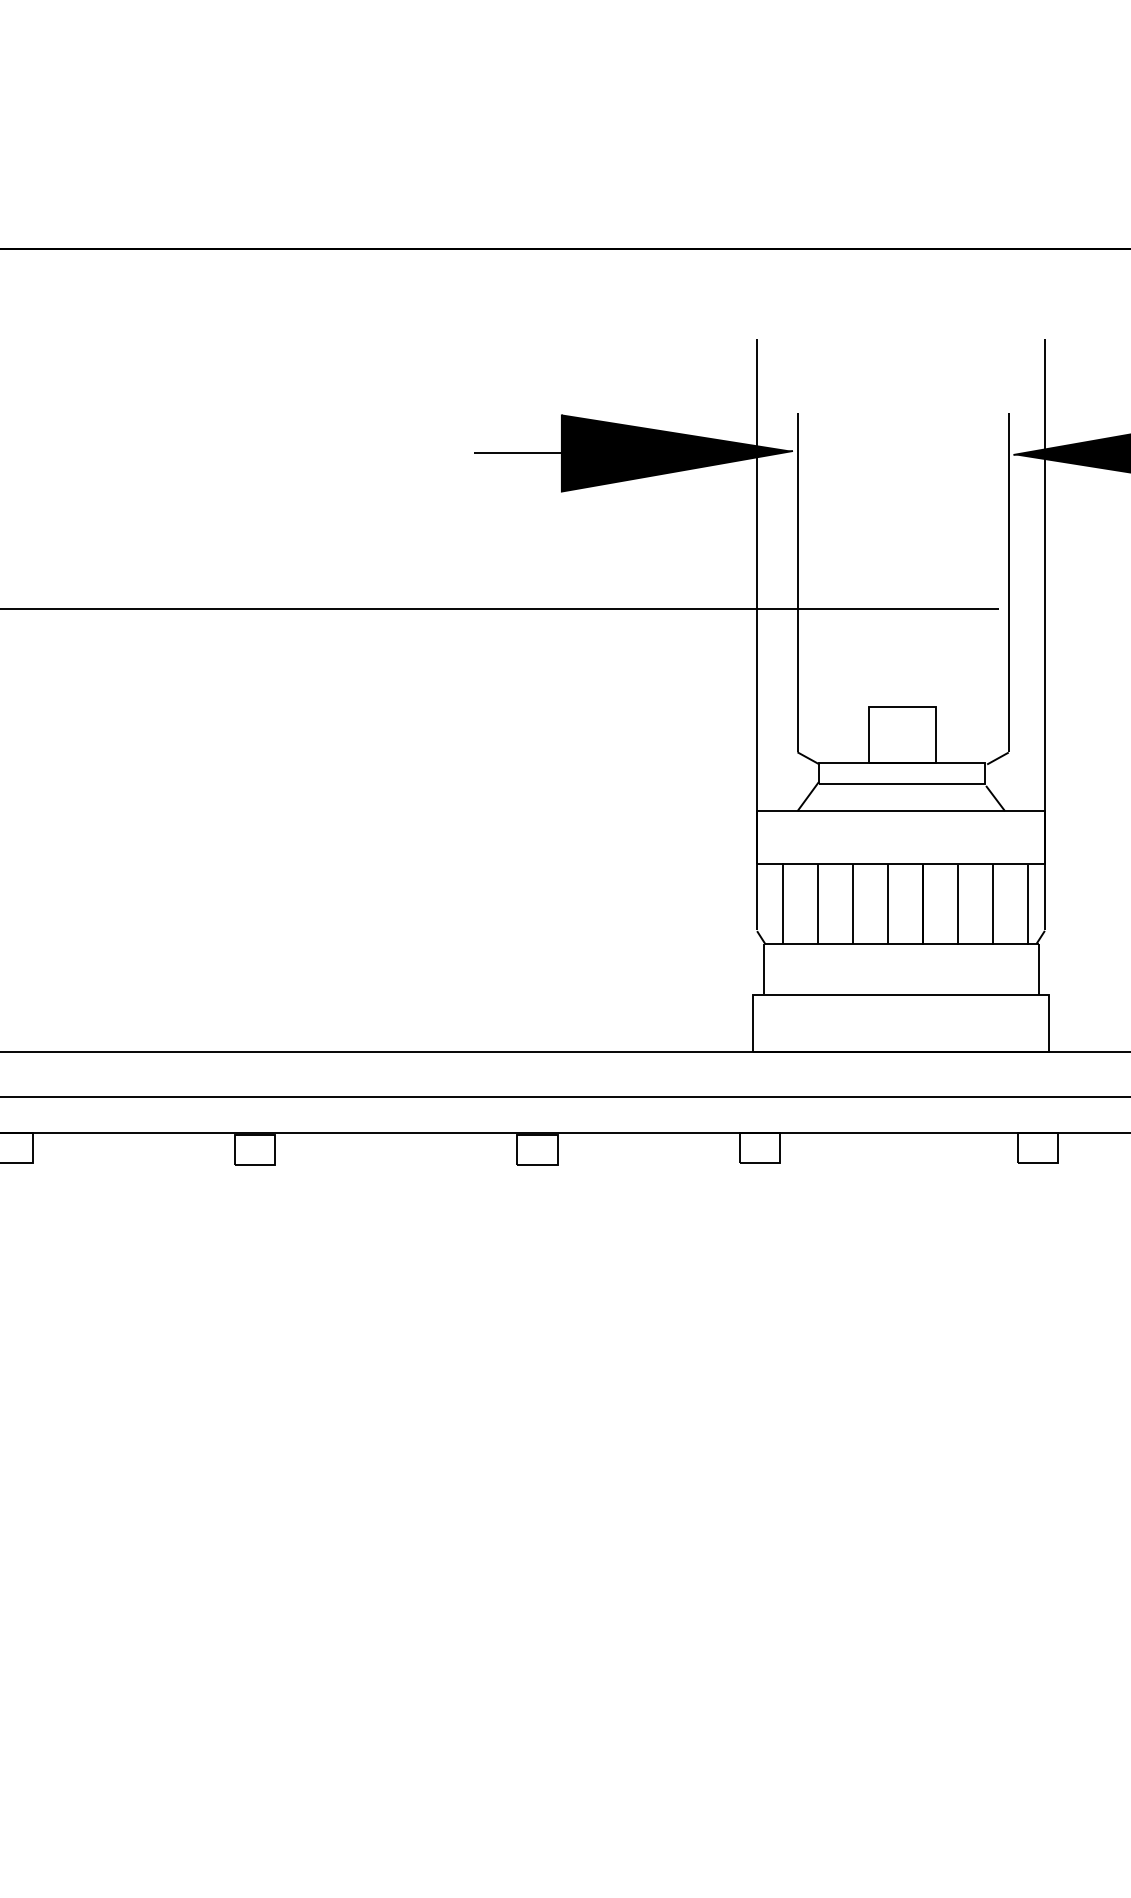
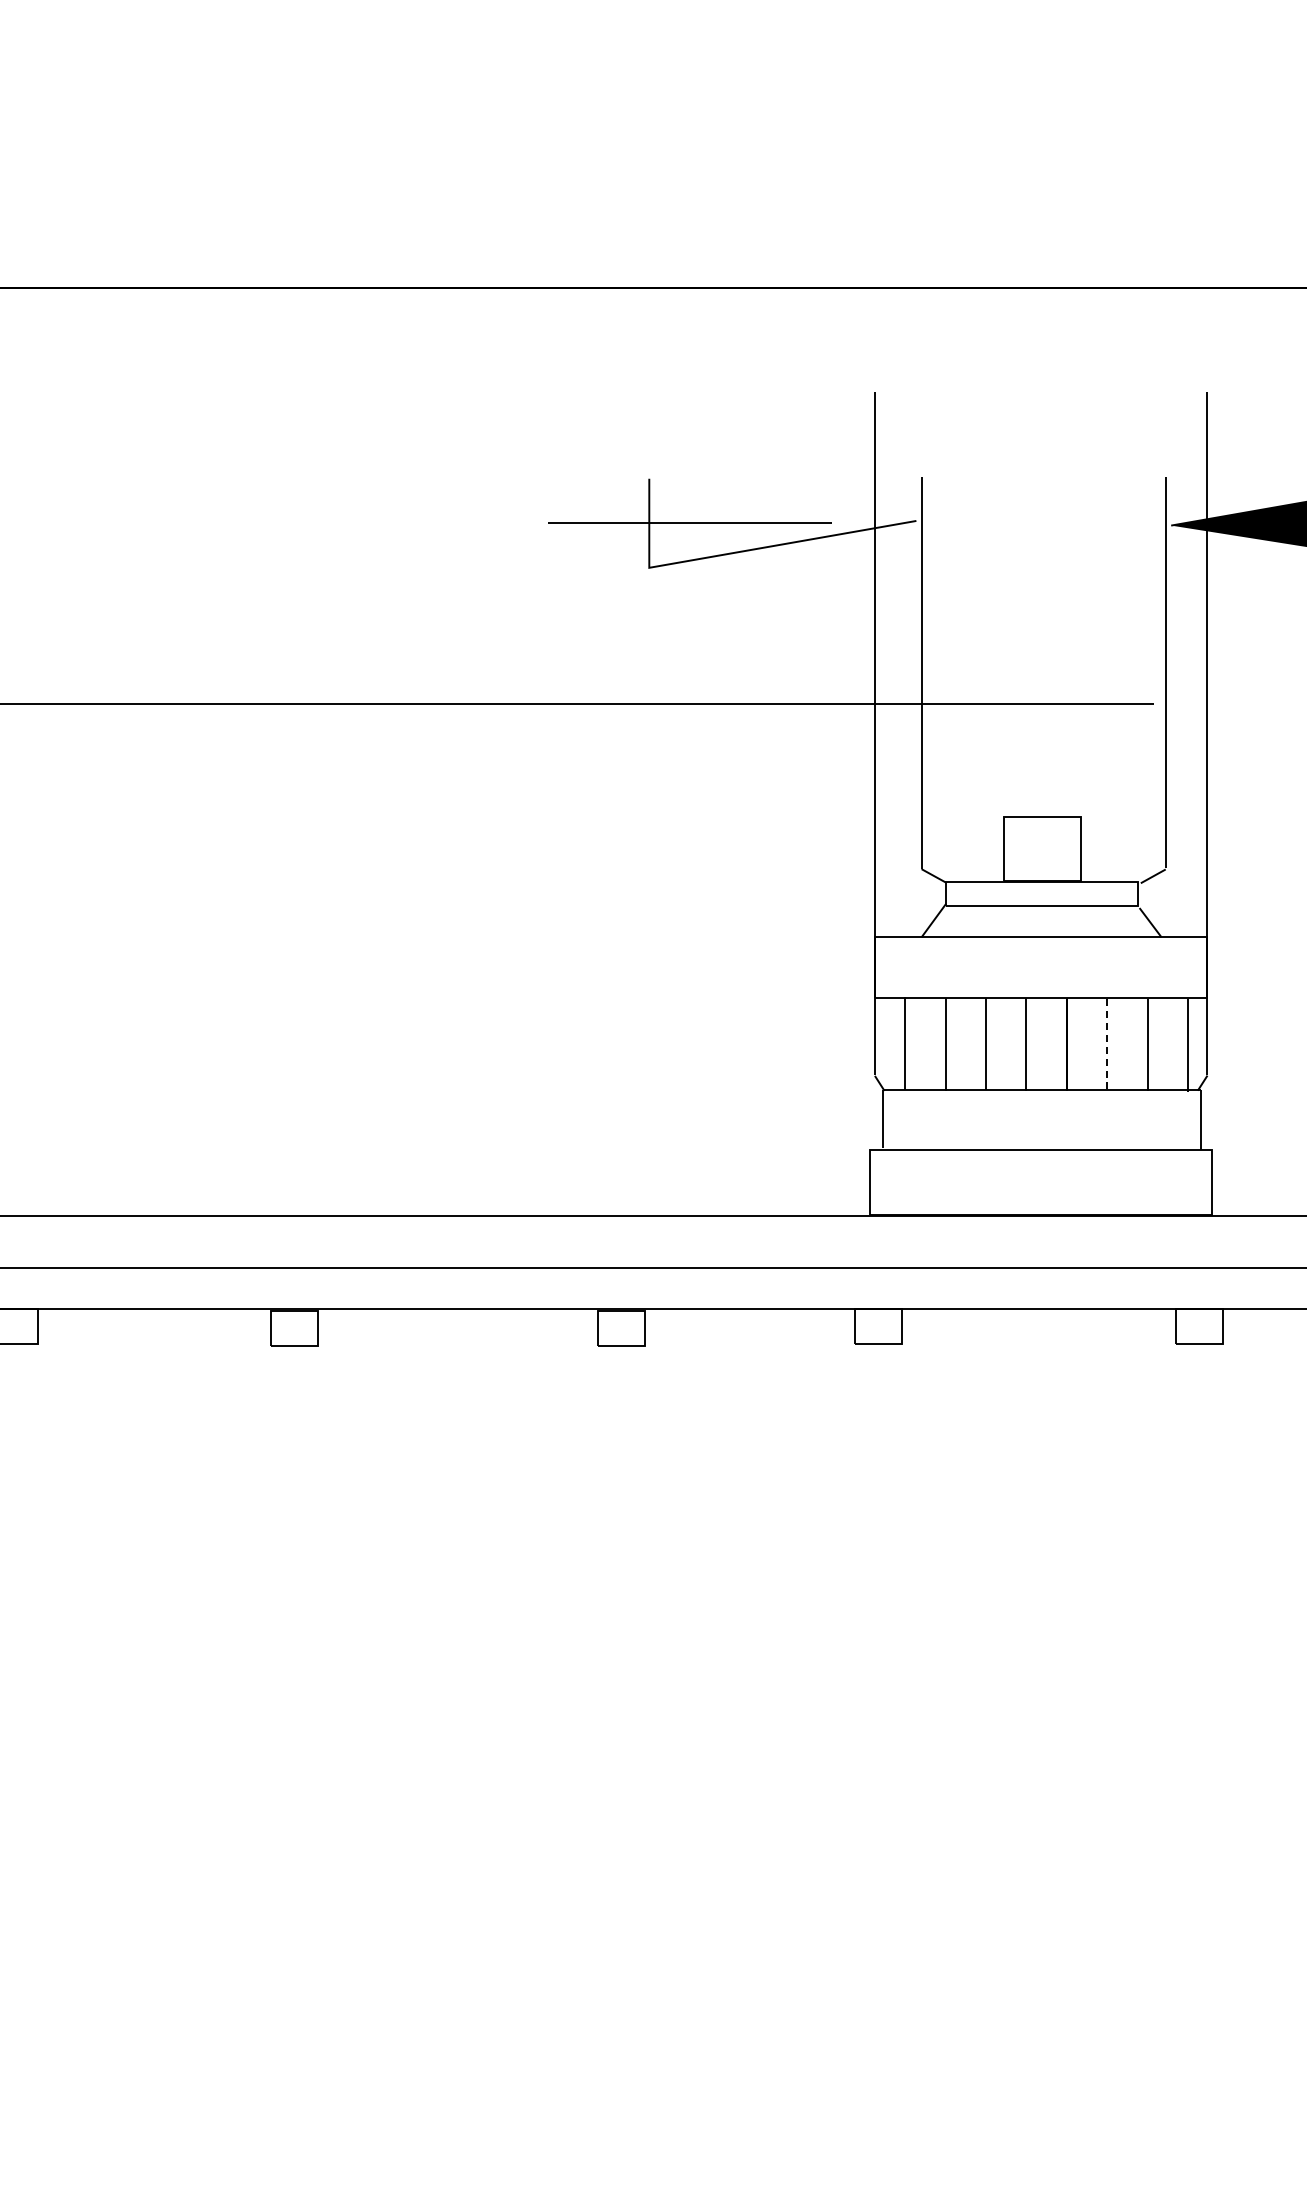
fill: (677, 452) -> (782, 522), removed
line: (958, 904) -> (1107, 1045), solid -> dashed

